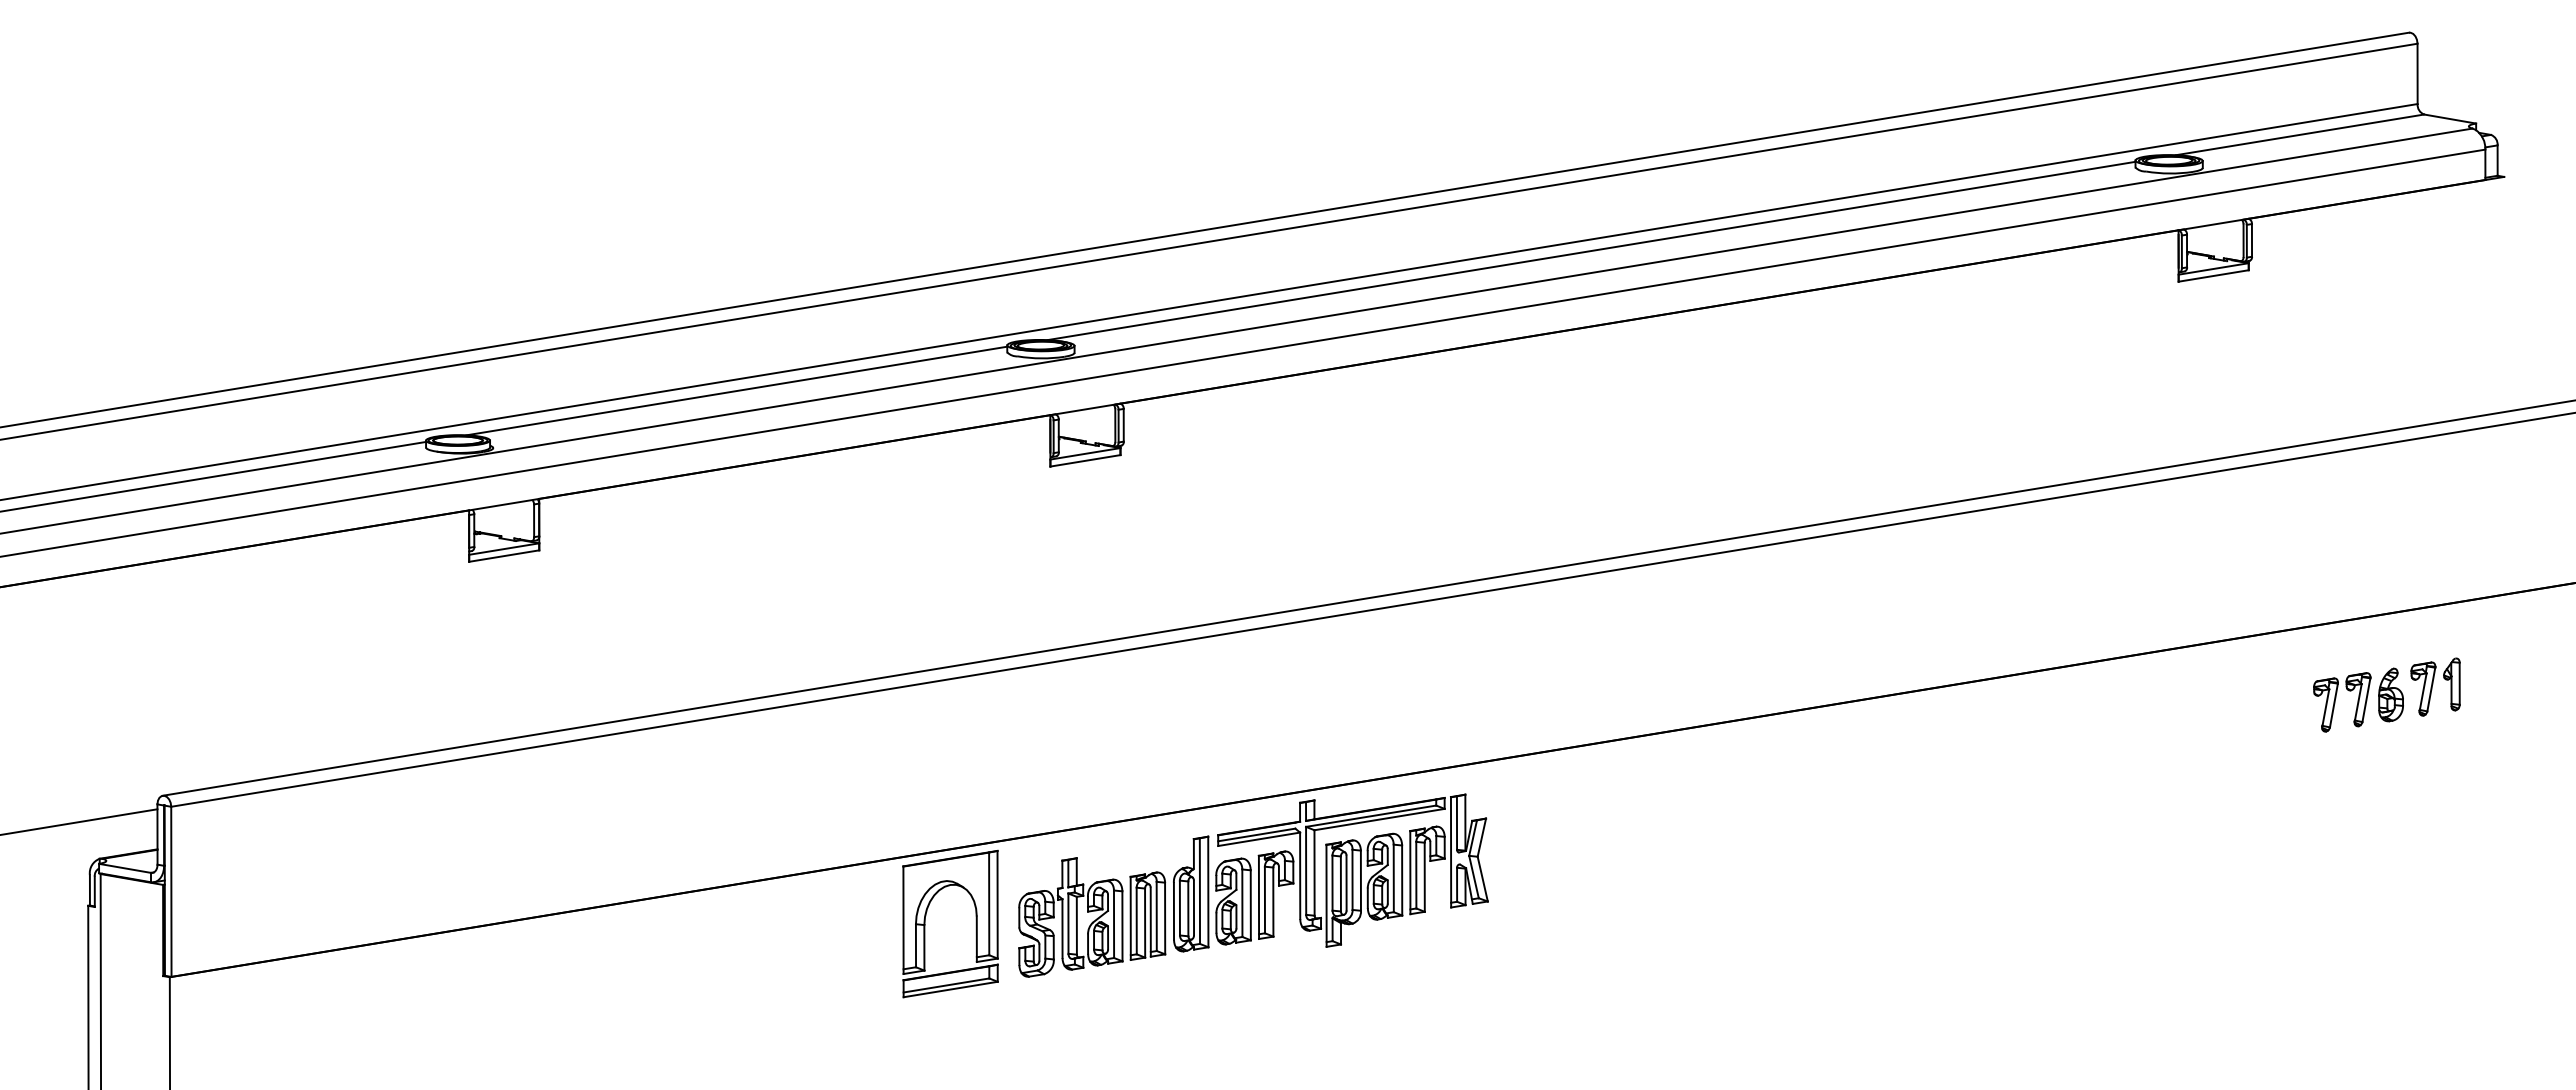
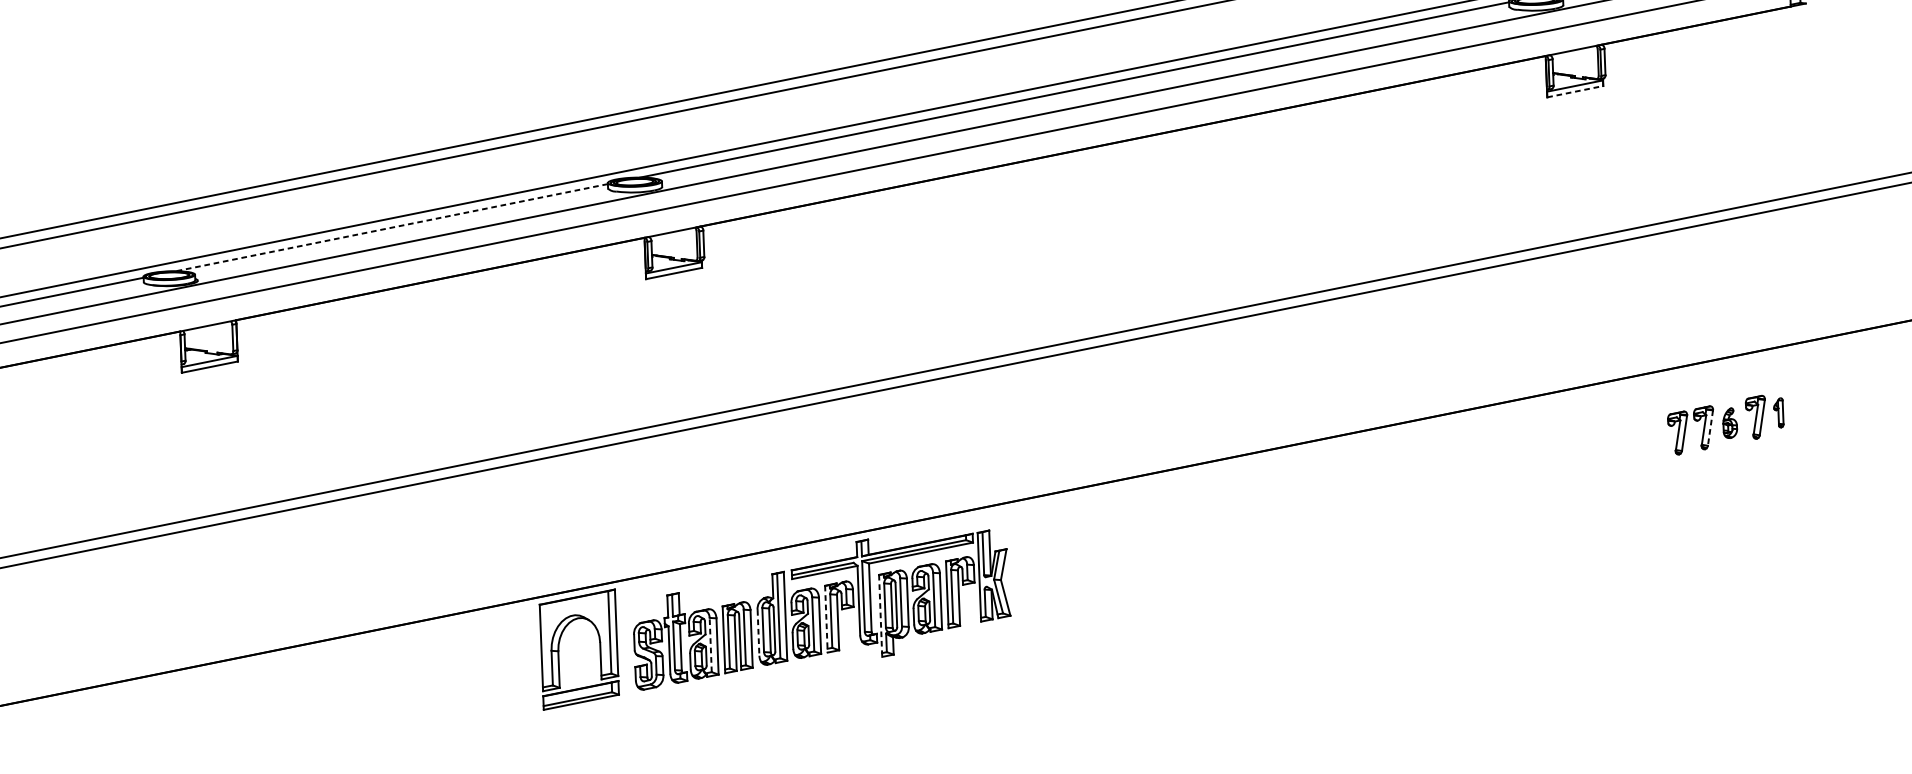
line: (2213, 275) -> (1575, 91), solid -> dashed
line: (736, 391) -> (391, 228), solid -> dashed
part: (2451, 684) -> (1778, 412), size x0.7
part: (2390, 694) -> (1729, 422), size x0.7
line: (2366, 700) -> (1710, 428), solid -> dashed
line: (1326, 896) -> (880, 616), solid -> dashed
line: (1258, 897) -> (826, 619), solid -> dashed
line: (1173, 911) -> (758, 633), solid -> dashed
line: (1114, 924) -> (711, 645), solid -> dashed

